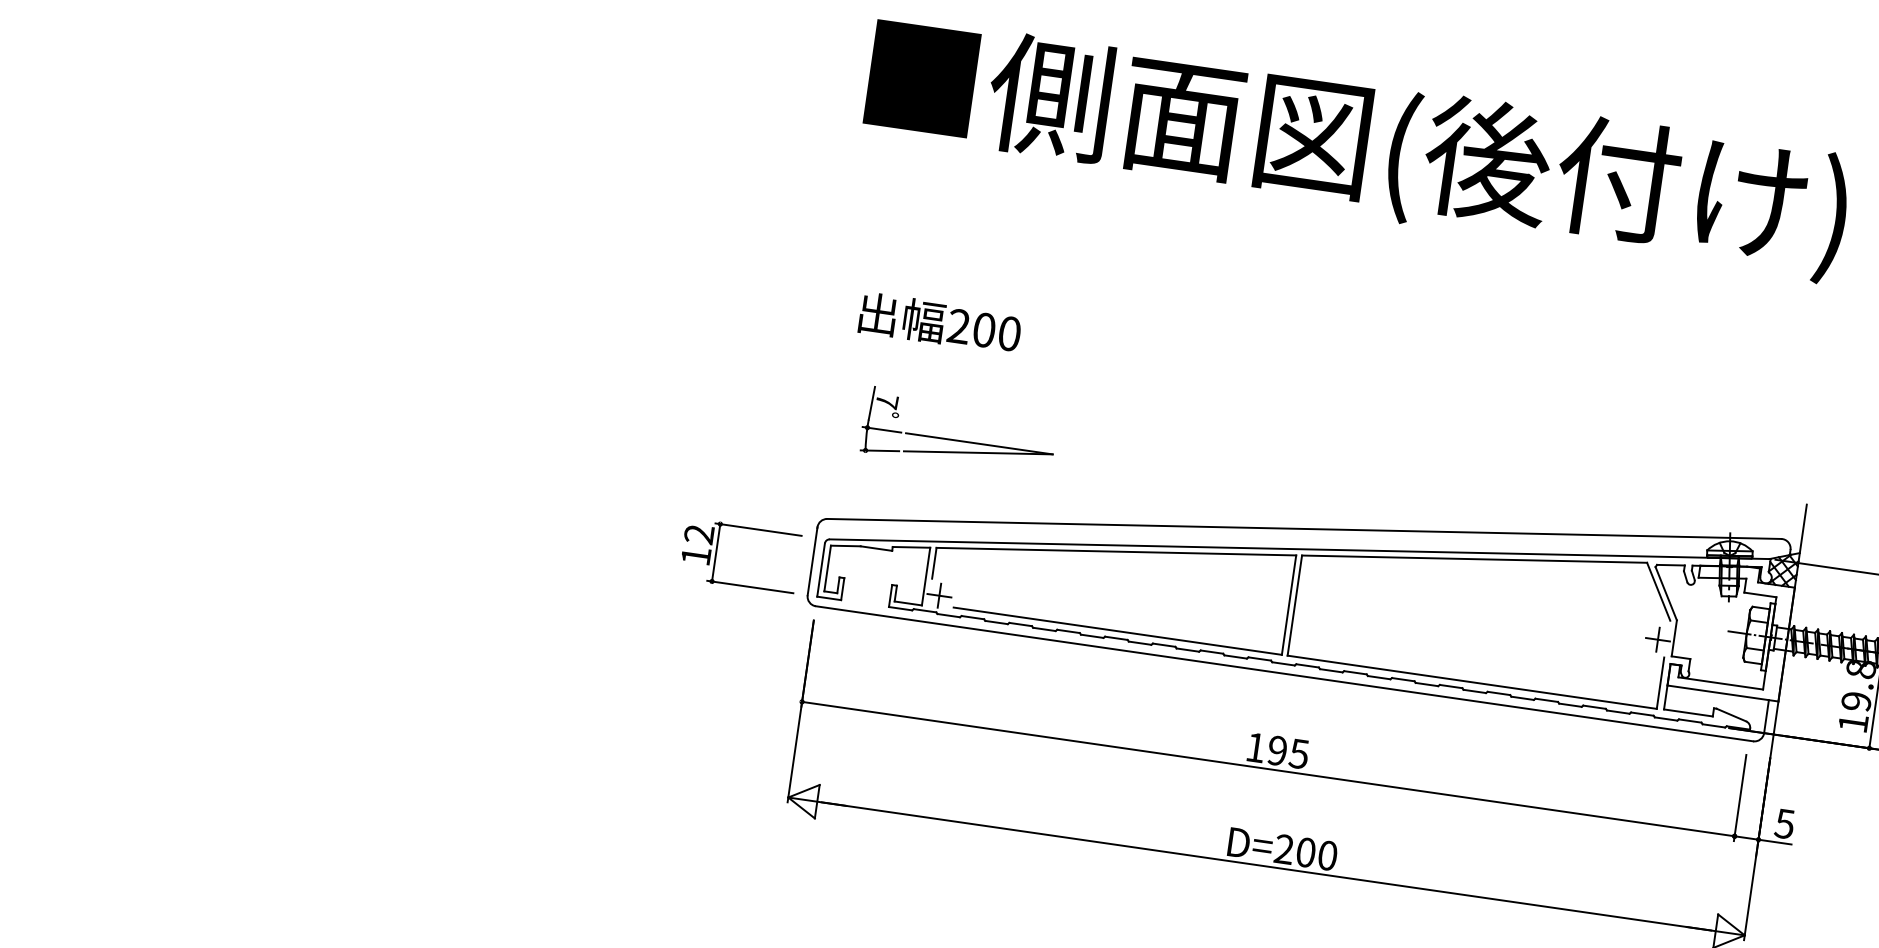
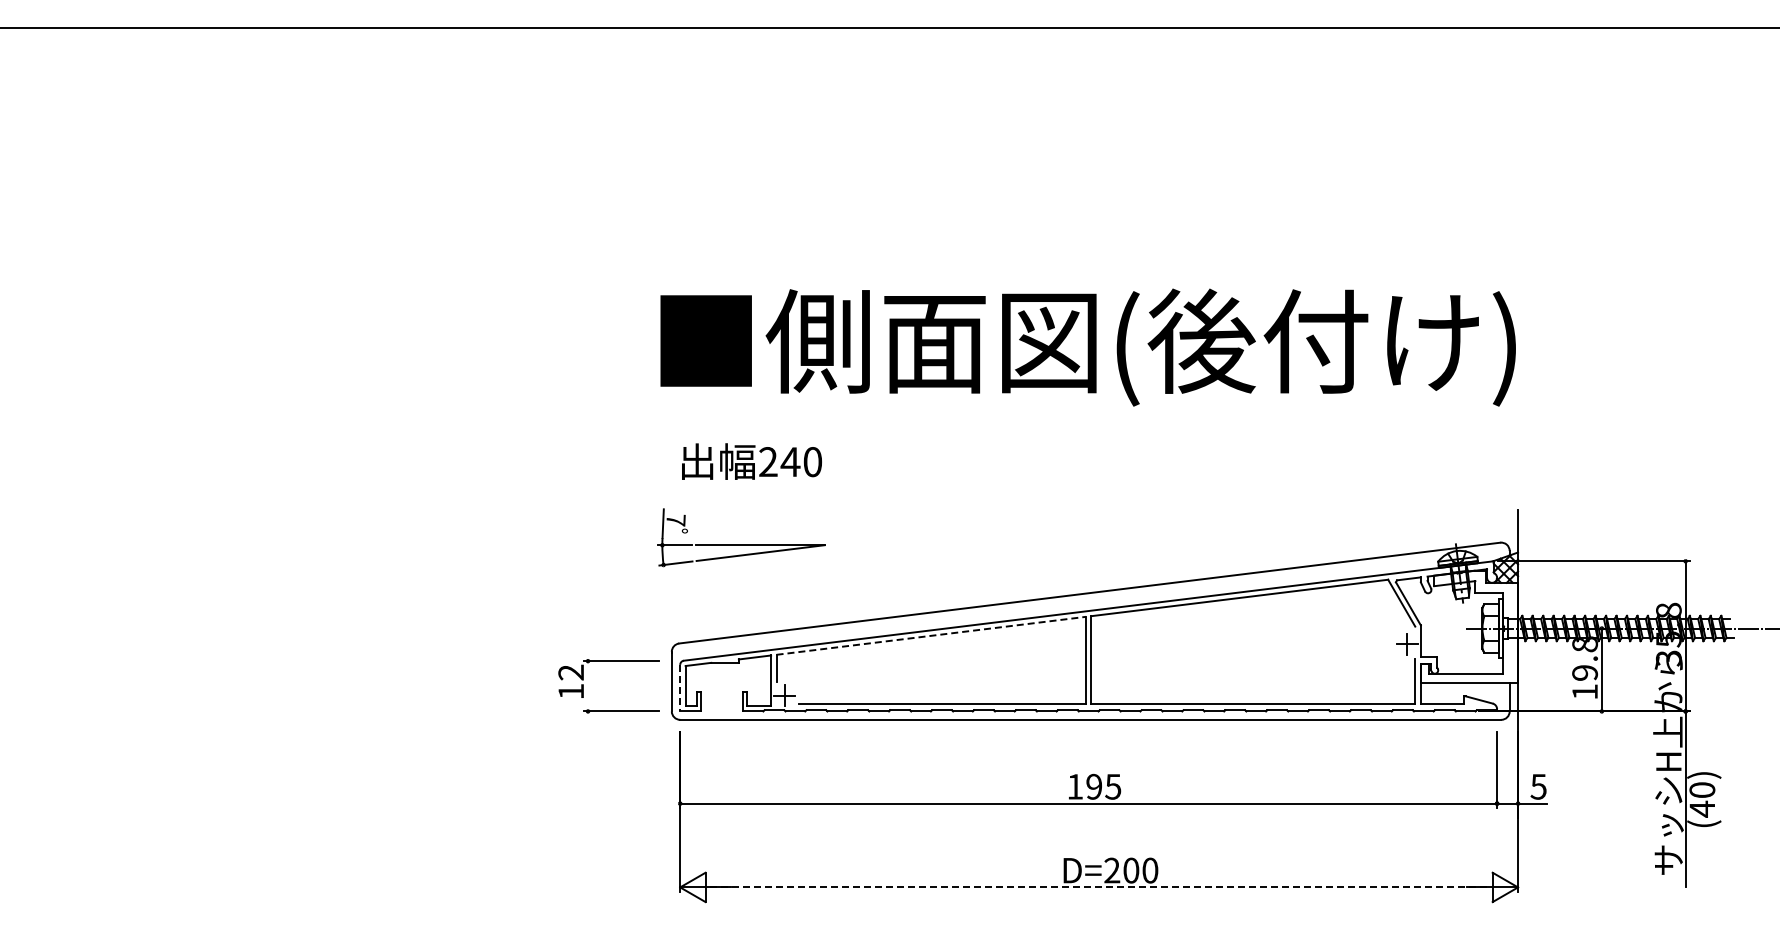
text: (1356, 148) -> (1087, 347), moved
text: (984, 330) -> (790, 462), 200 -> 240
part: (957, 439) -> (741, 544), moved
line: (1116, 551) -> (931, 635), solid -> dashed
line: (716, 553) -> (588, 686), removed
line: (821, 570) -> (680, 688), solid -> dashed
line: (1266, 866) -> (1099, 887), solid -> dashed

